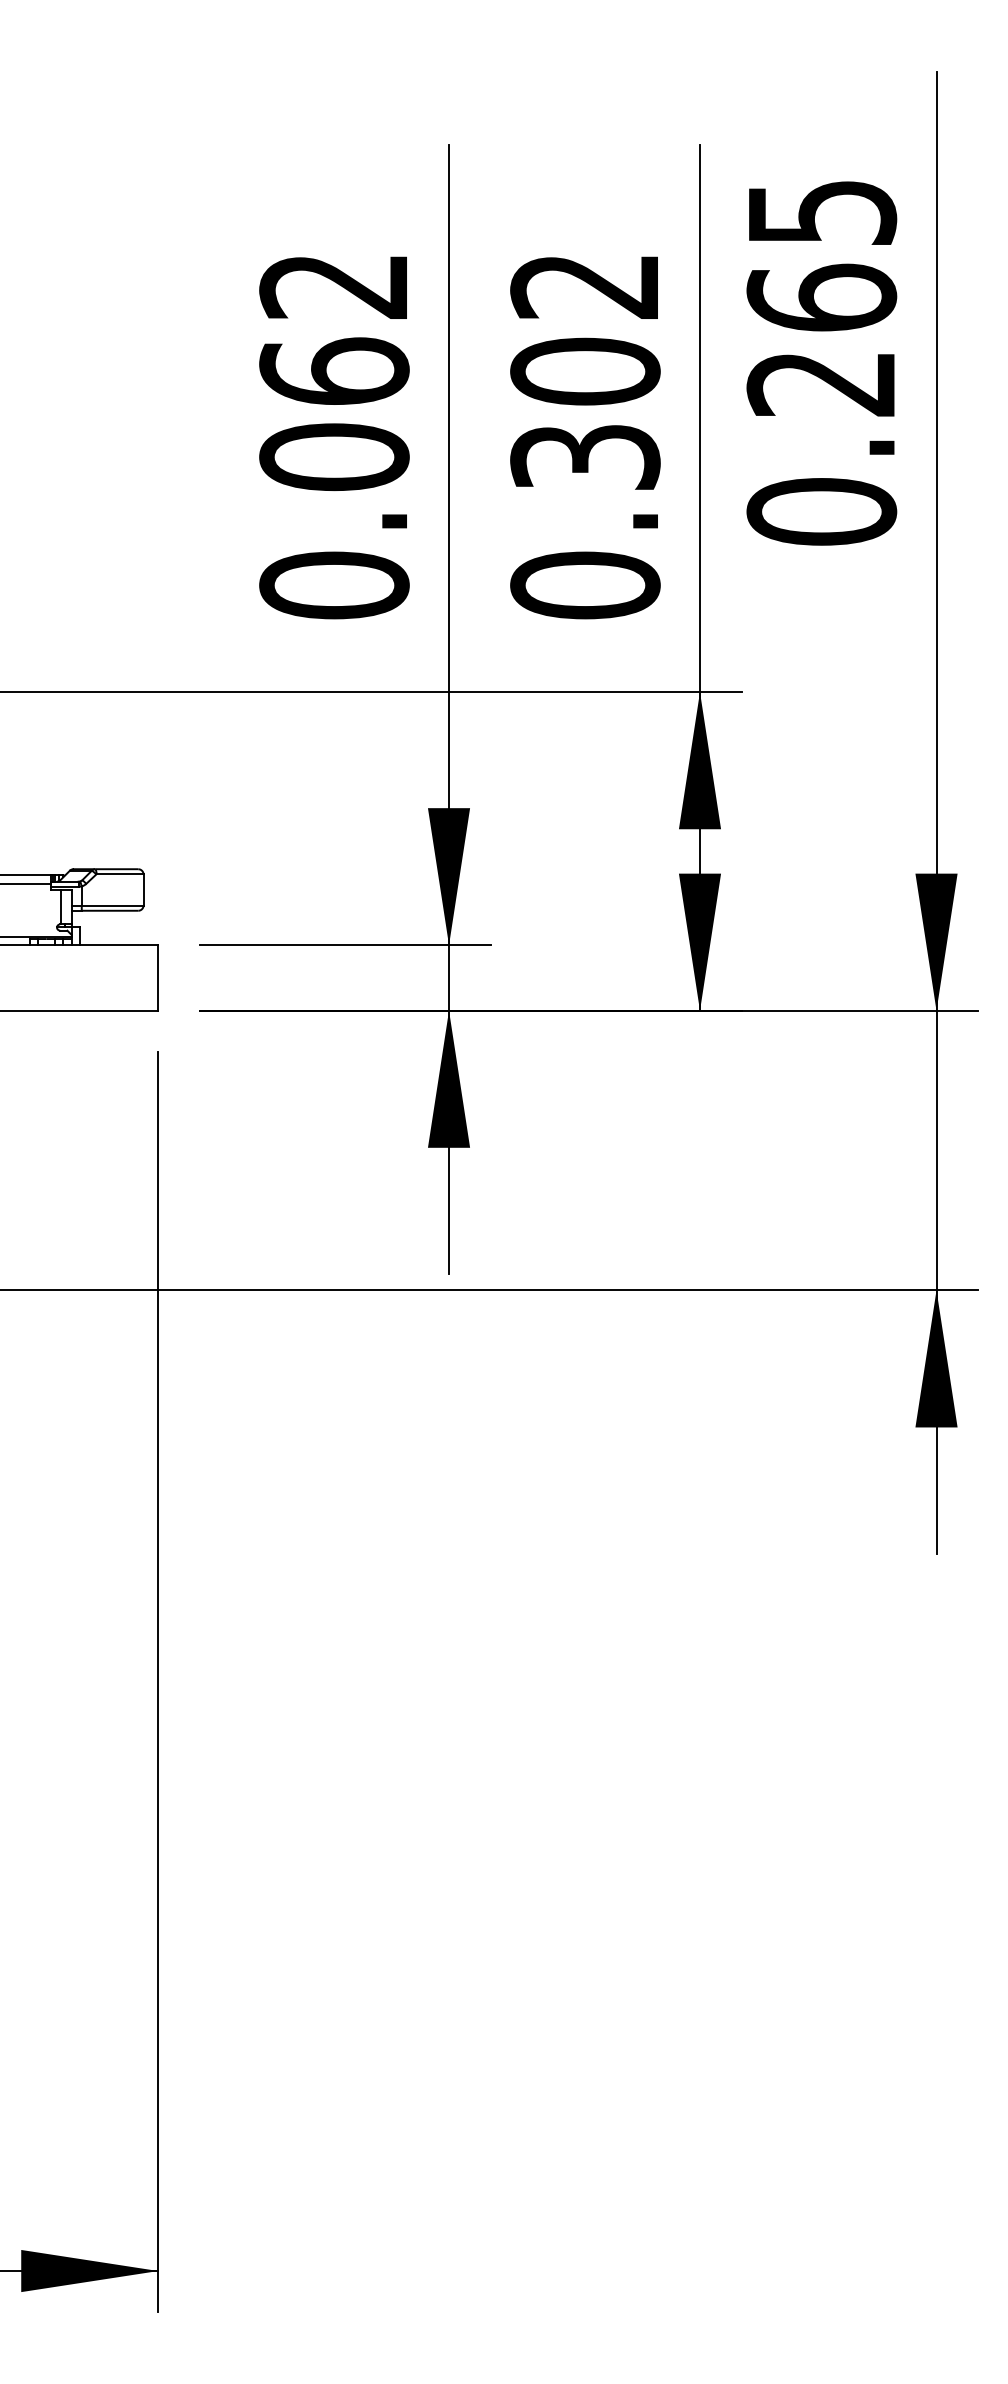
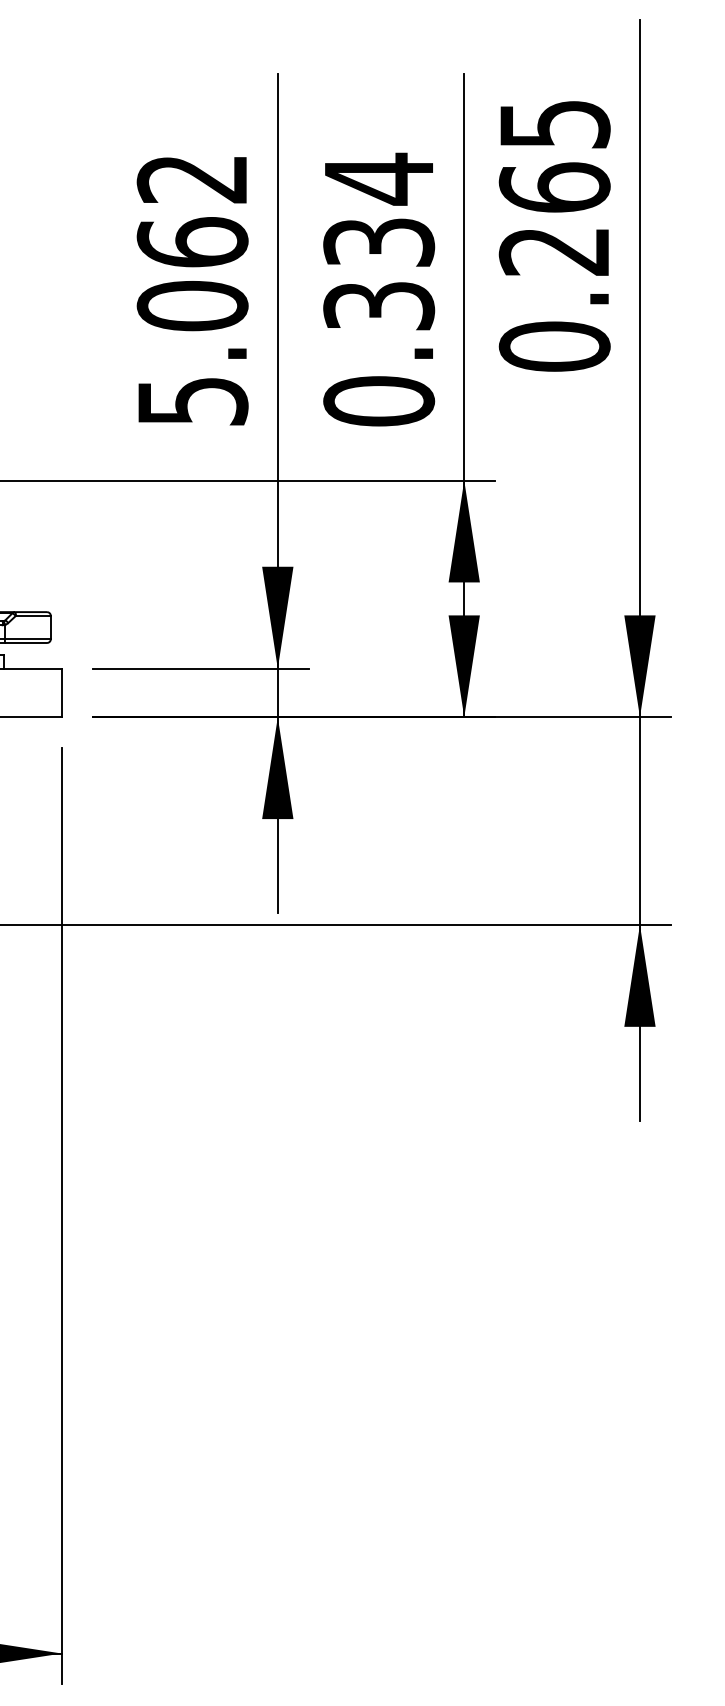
text: (585, 327) -> (379, 209), 0.302 -> 0.334
text: (334, 585) -> (192, 401), 0.062 -> 5.062

